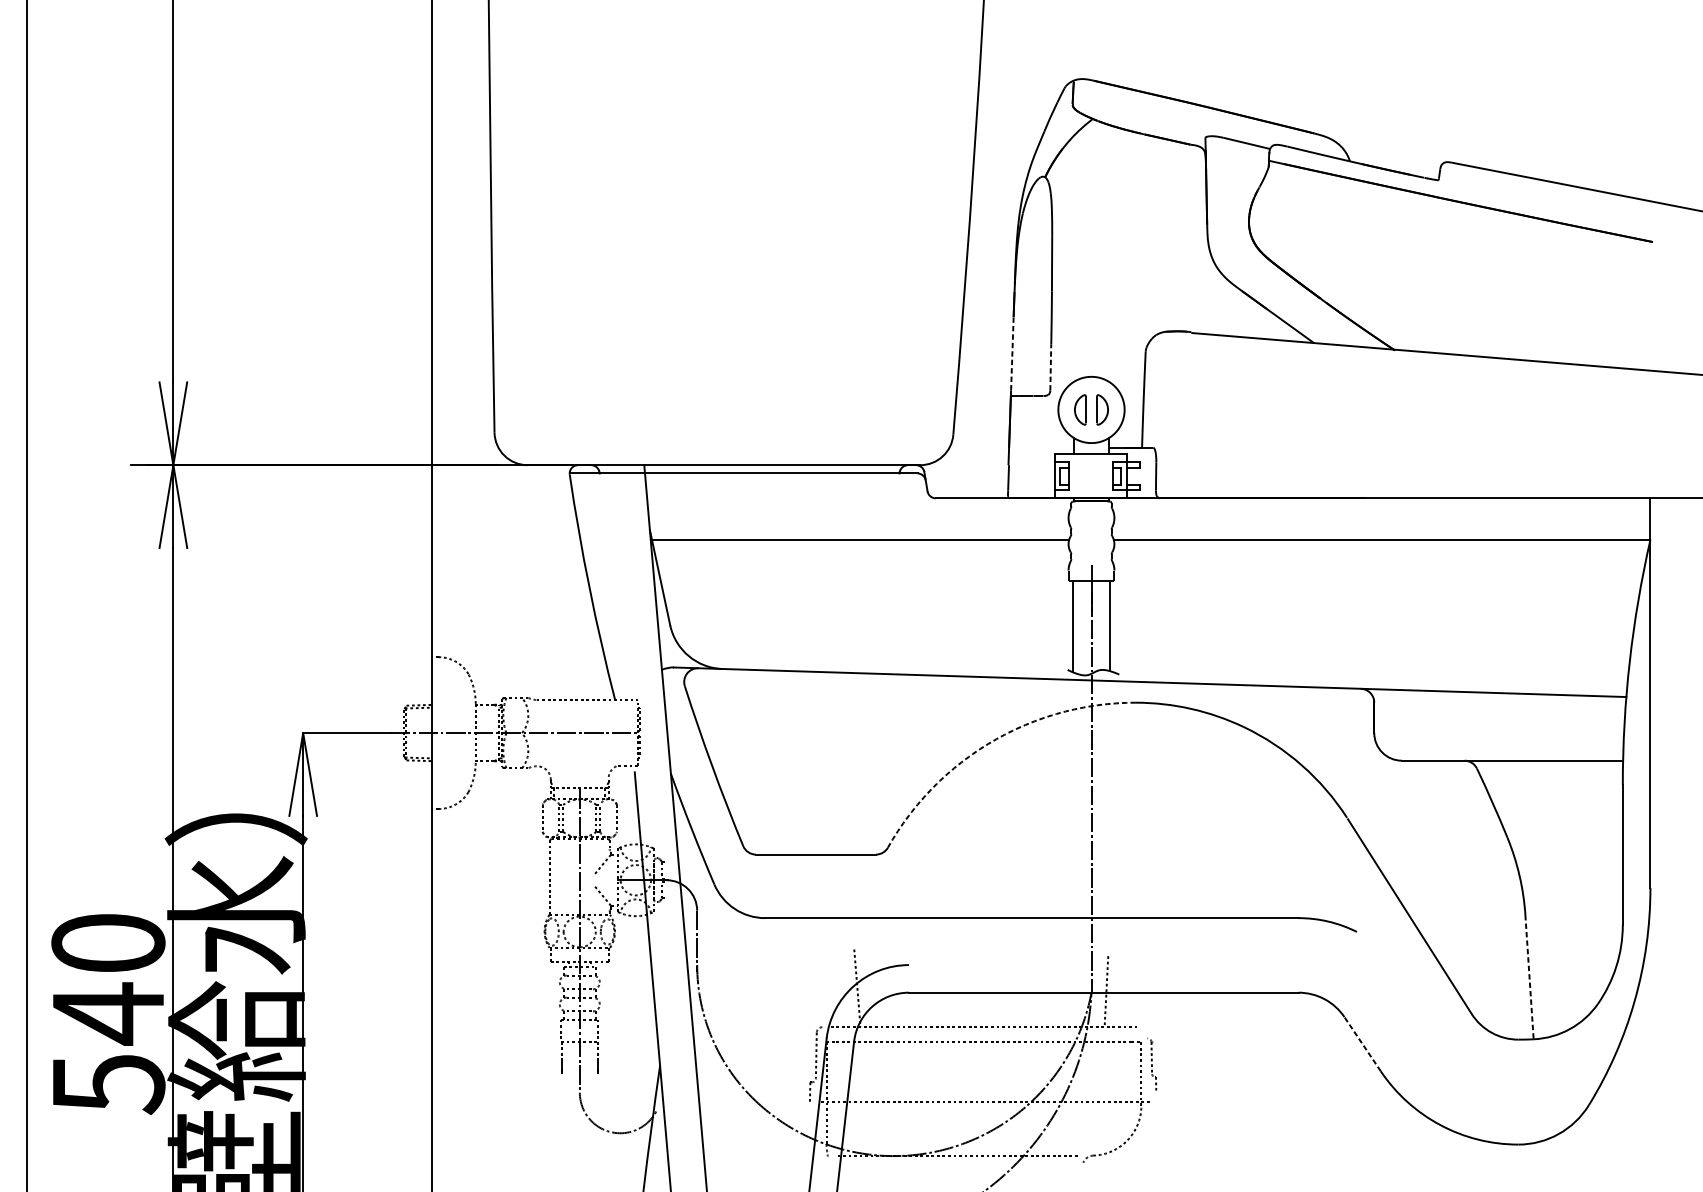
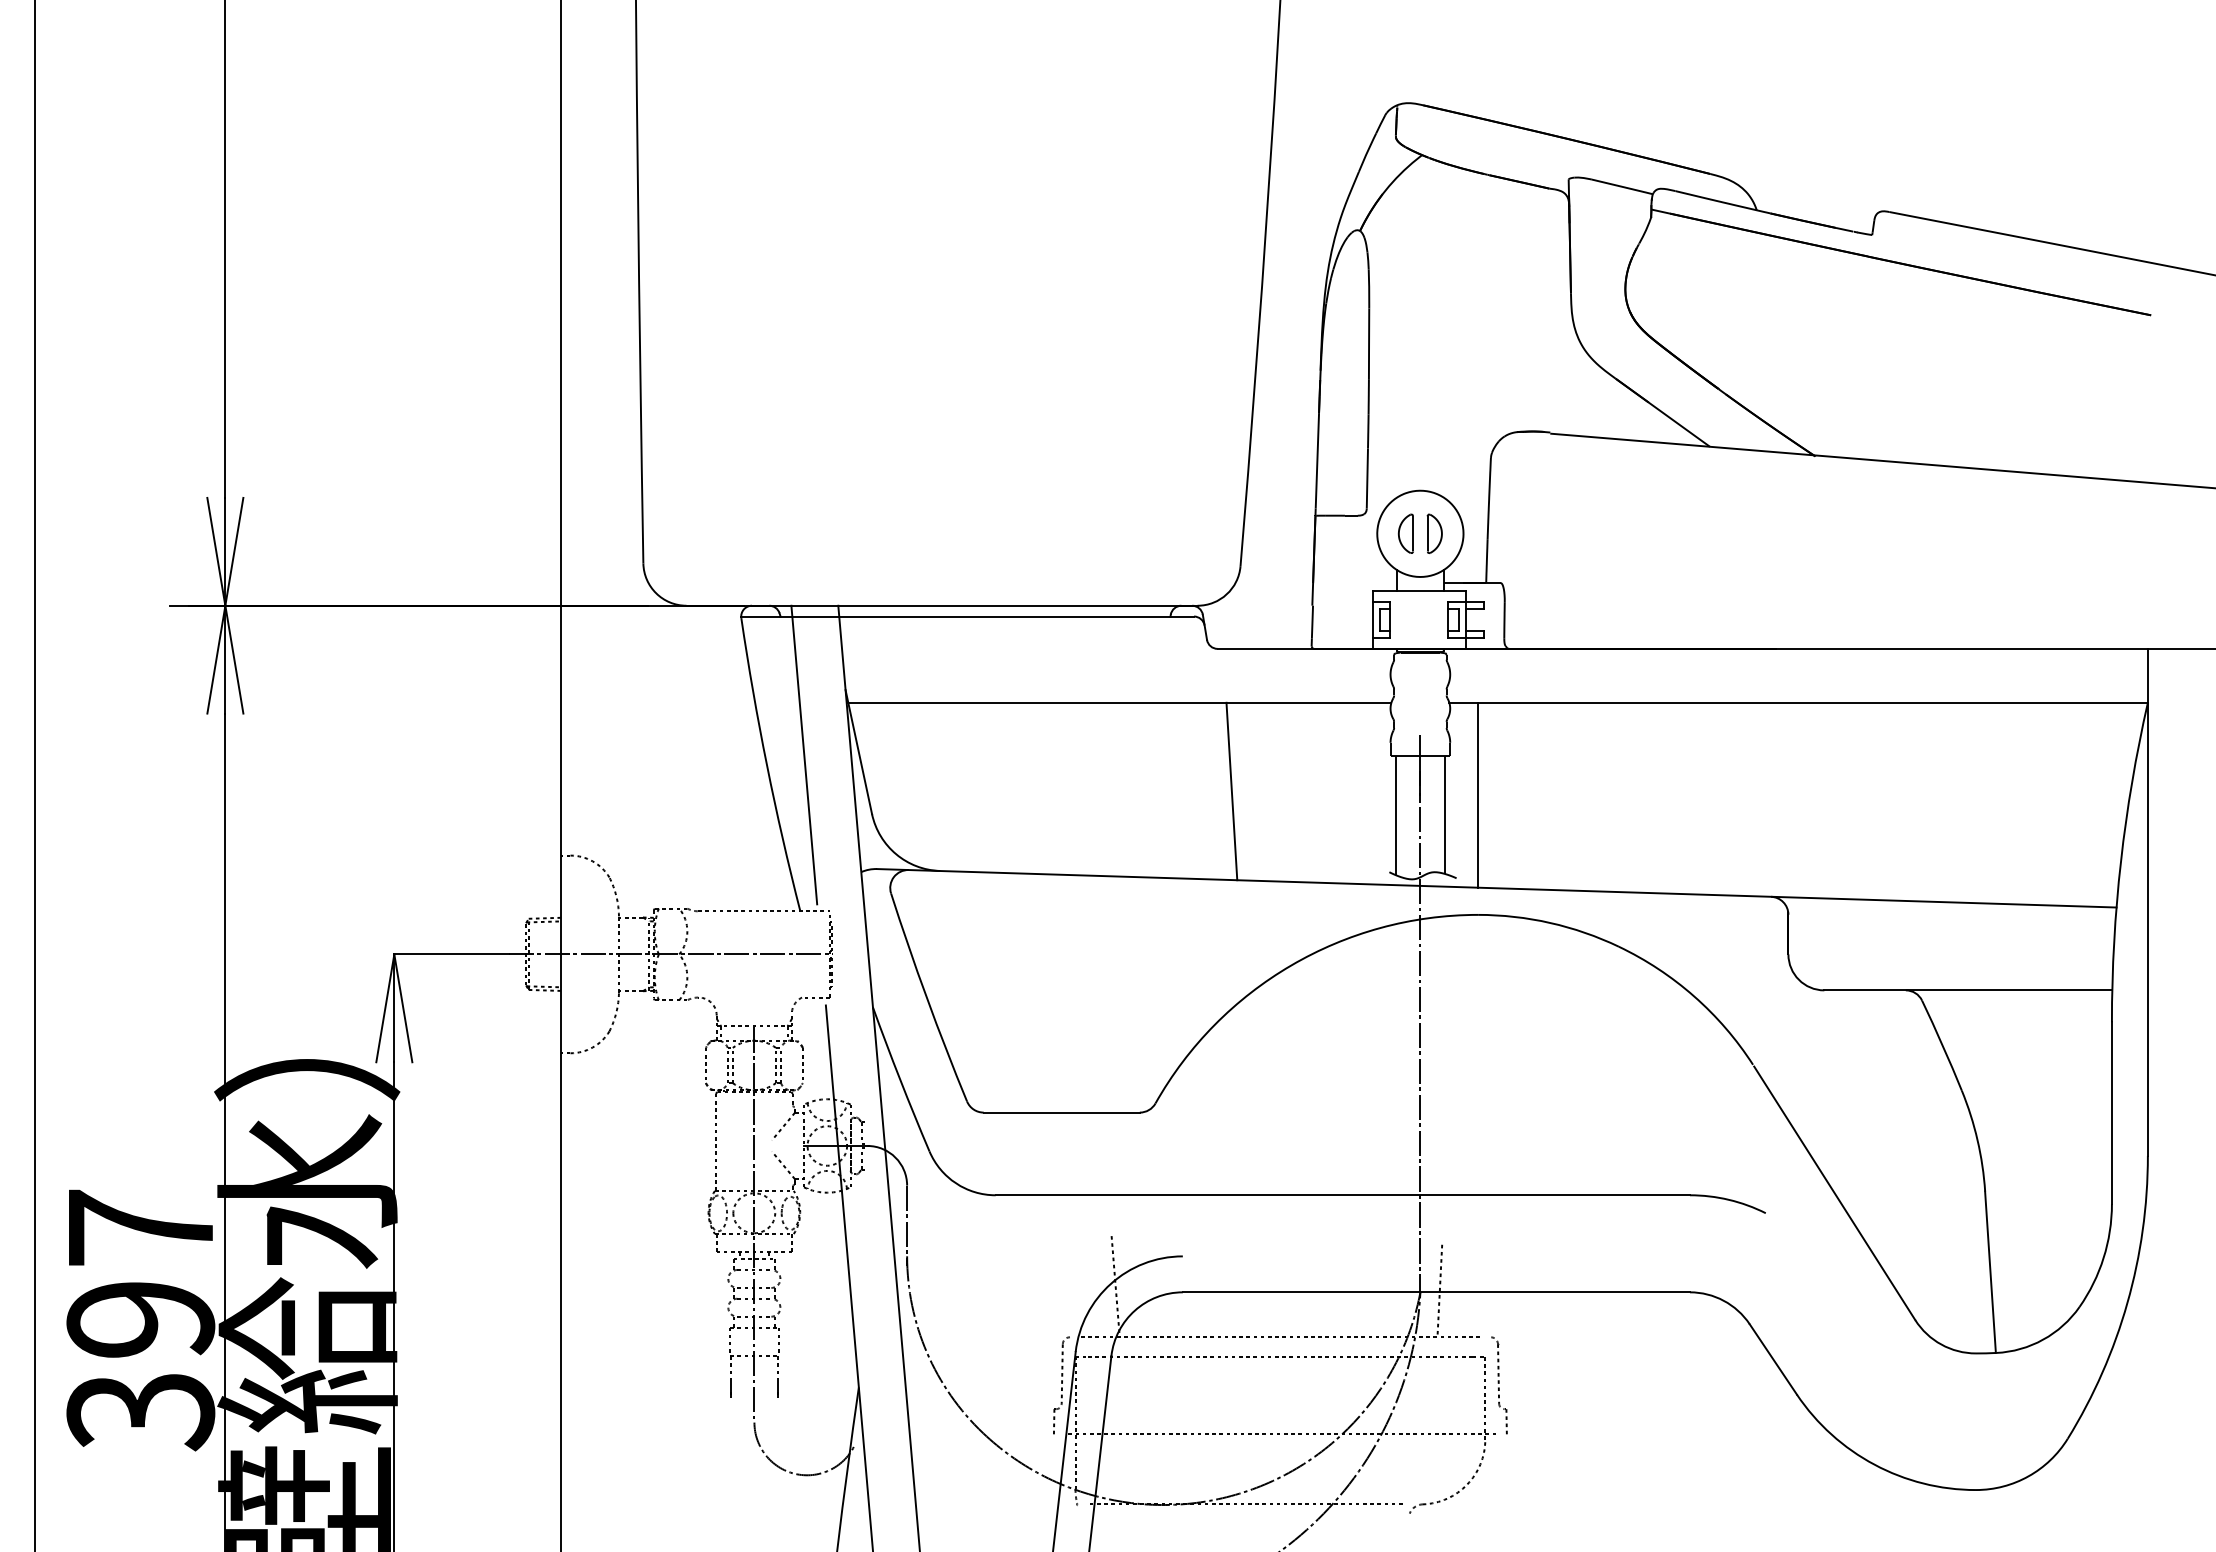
line: (1012, 353) -> (1317, 460), dashed -> solid
line: (1050, 367) -> (1367, 478), dashed -> solid
line: (618, 579) -> (804, 754), added
line: (946, 607) -> (1231, 791), added
line: (1136, 610) -> (1478, 794), added
arc: (992, 741) -> (1291, 965), dashed -> solid
line: (1529, 977) -> (1990, 1272), dashed -> solid
text: (108, 1014) -> (140, 1320), 540 -> 397
line: (1362, 1043) -> (1772, 1358), dashed -> solid
part: (1152, 1064) -> (1499, 1385), size x1.43

